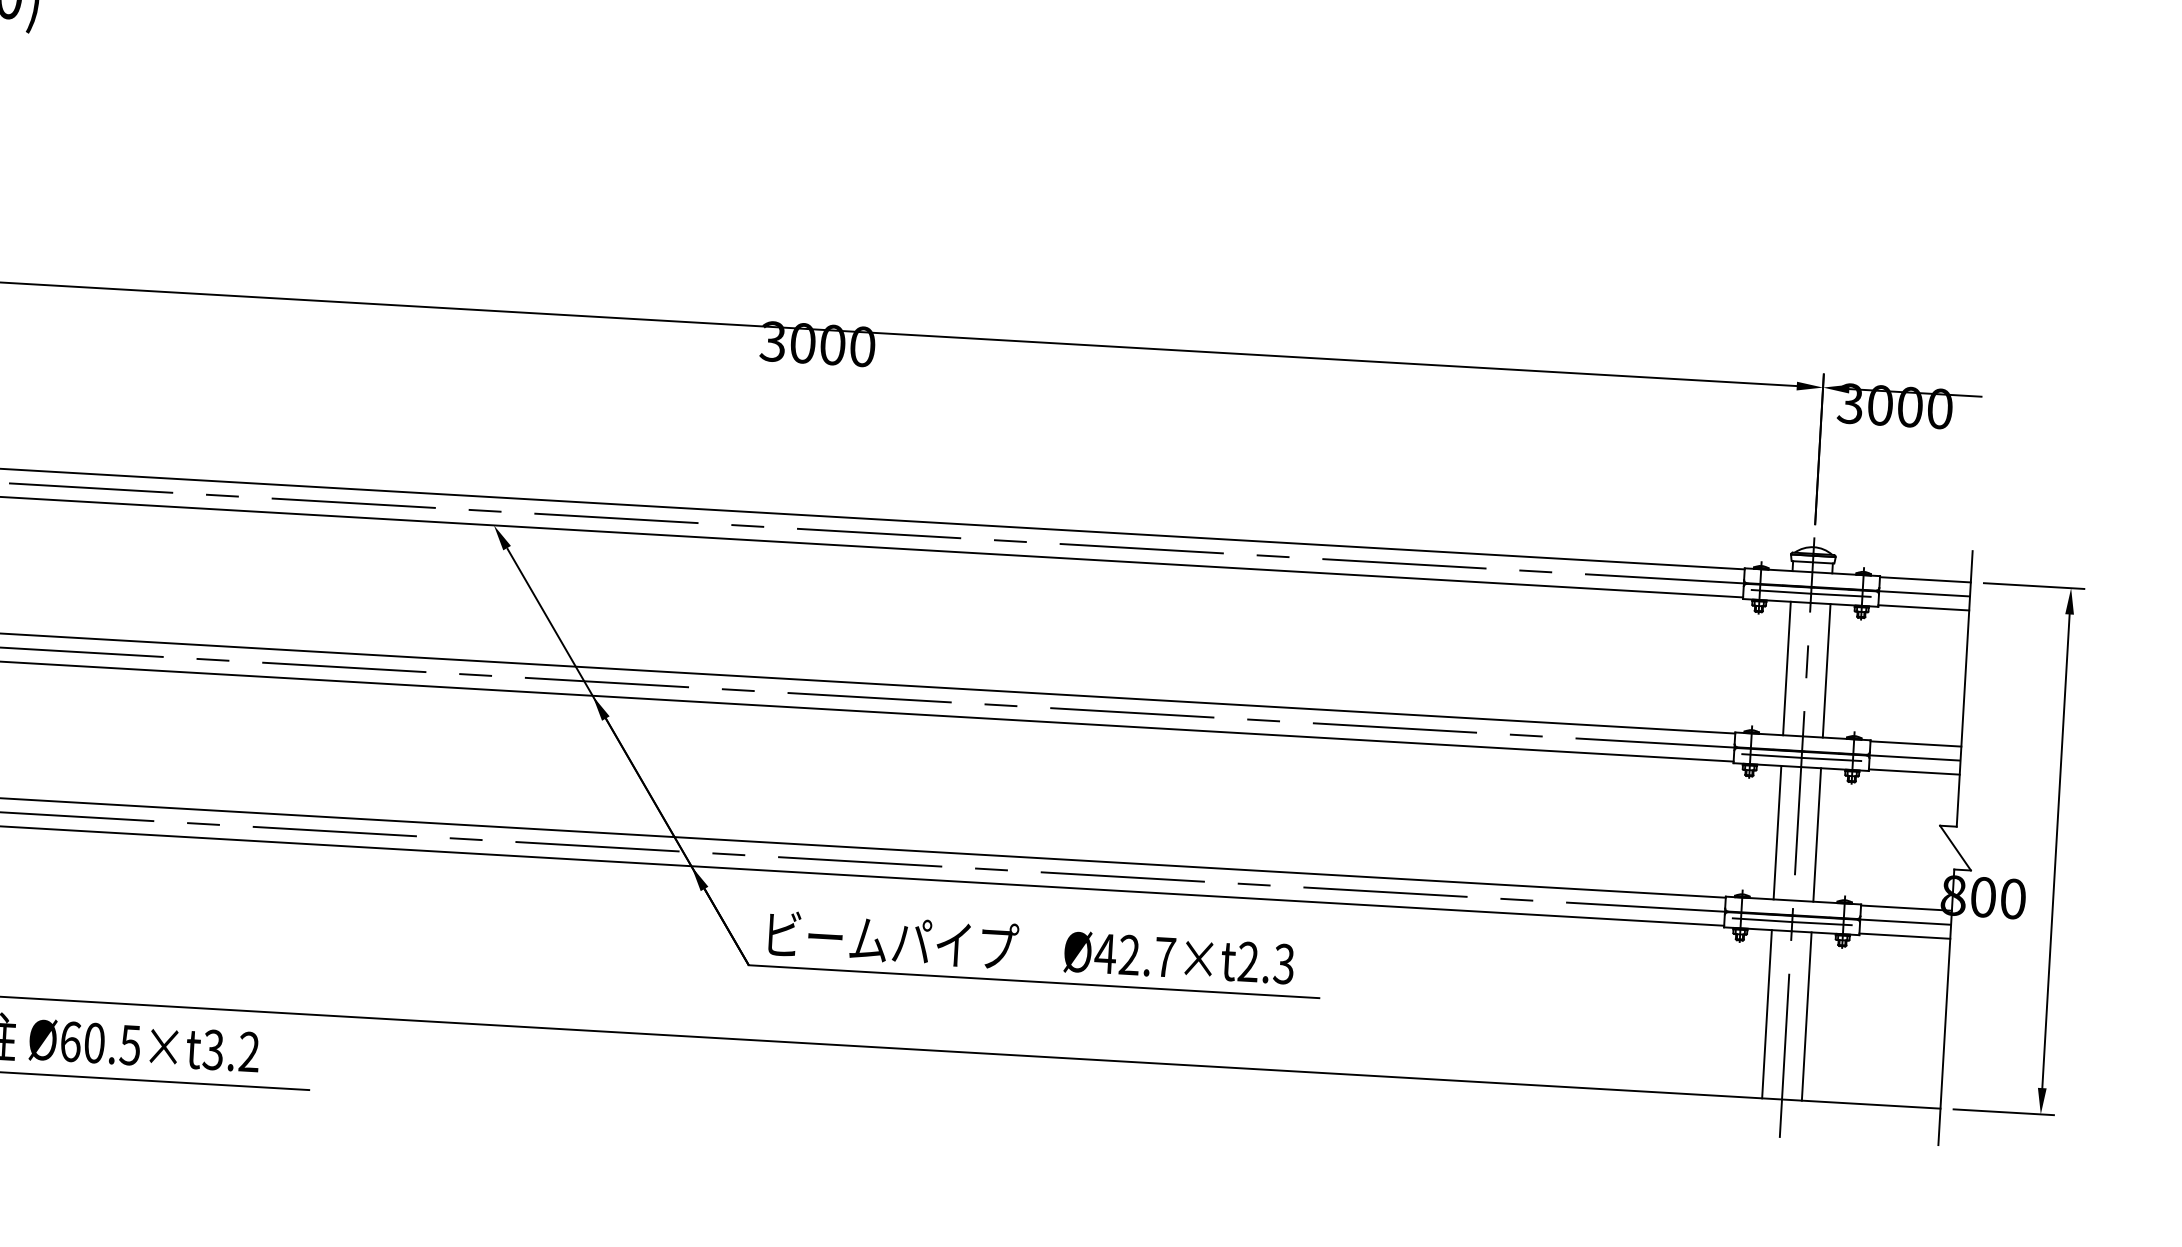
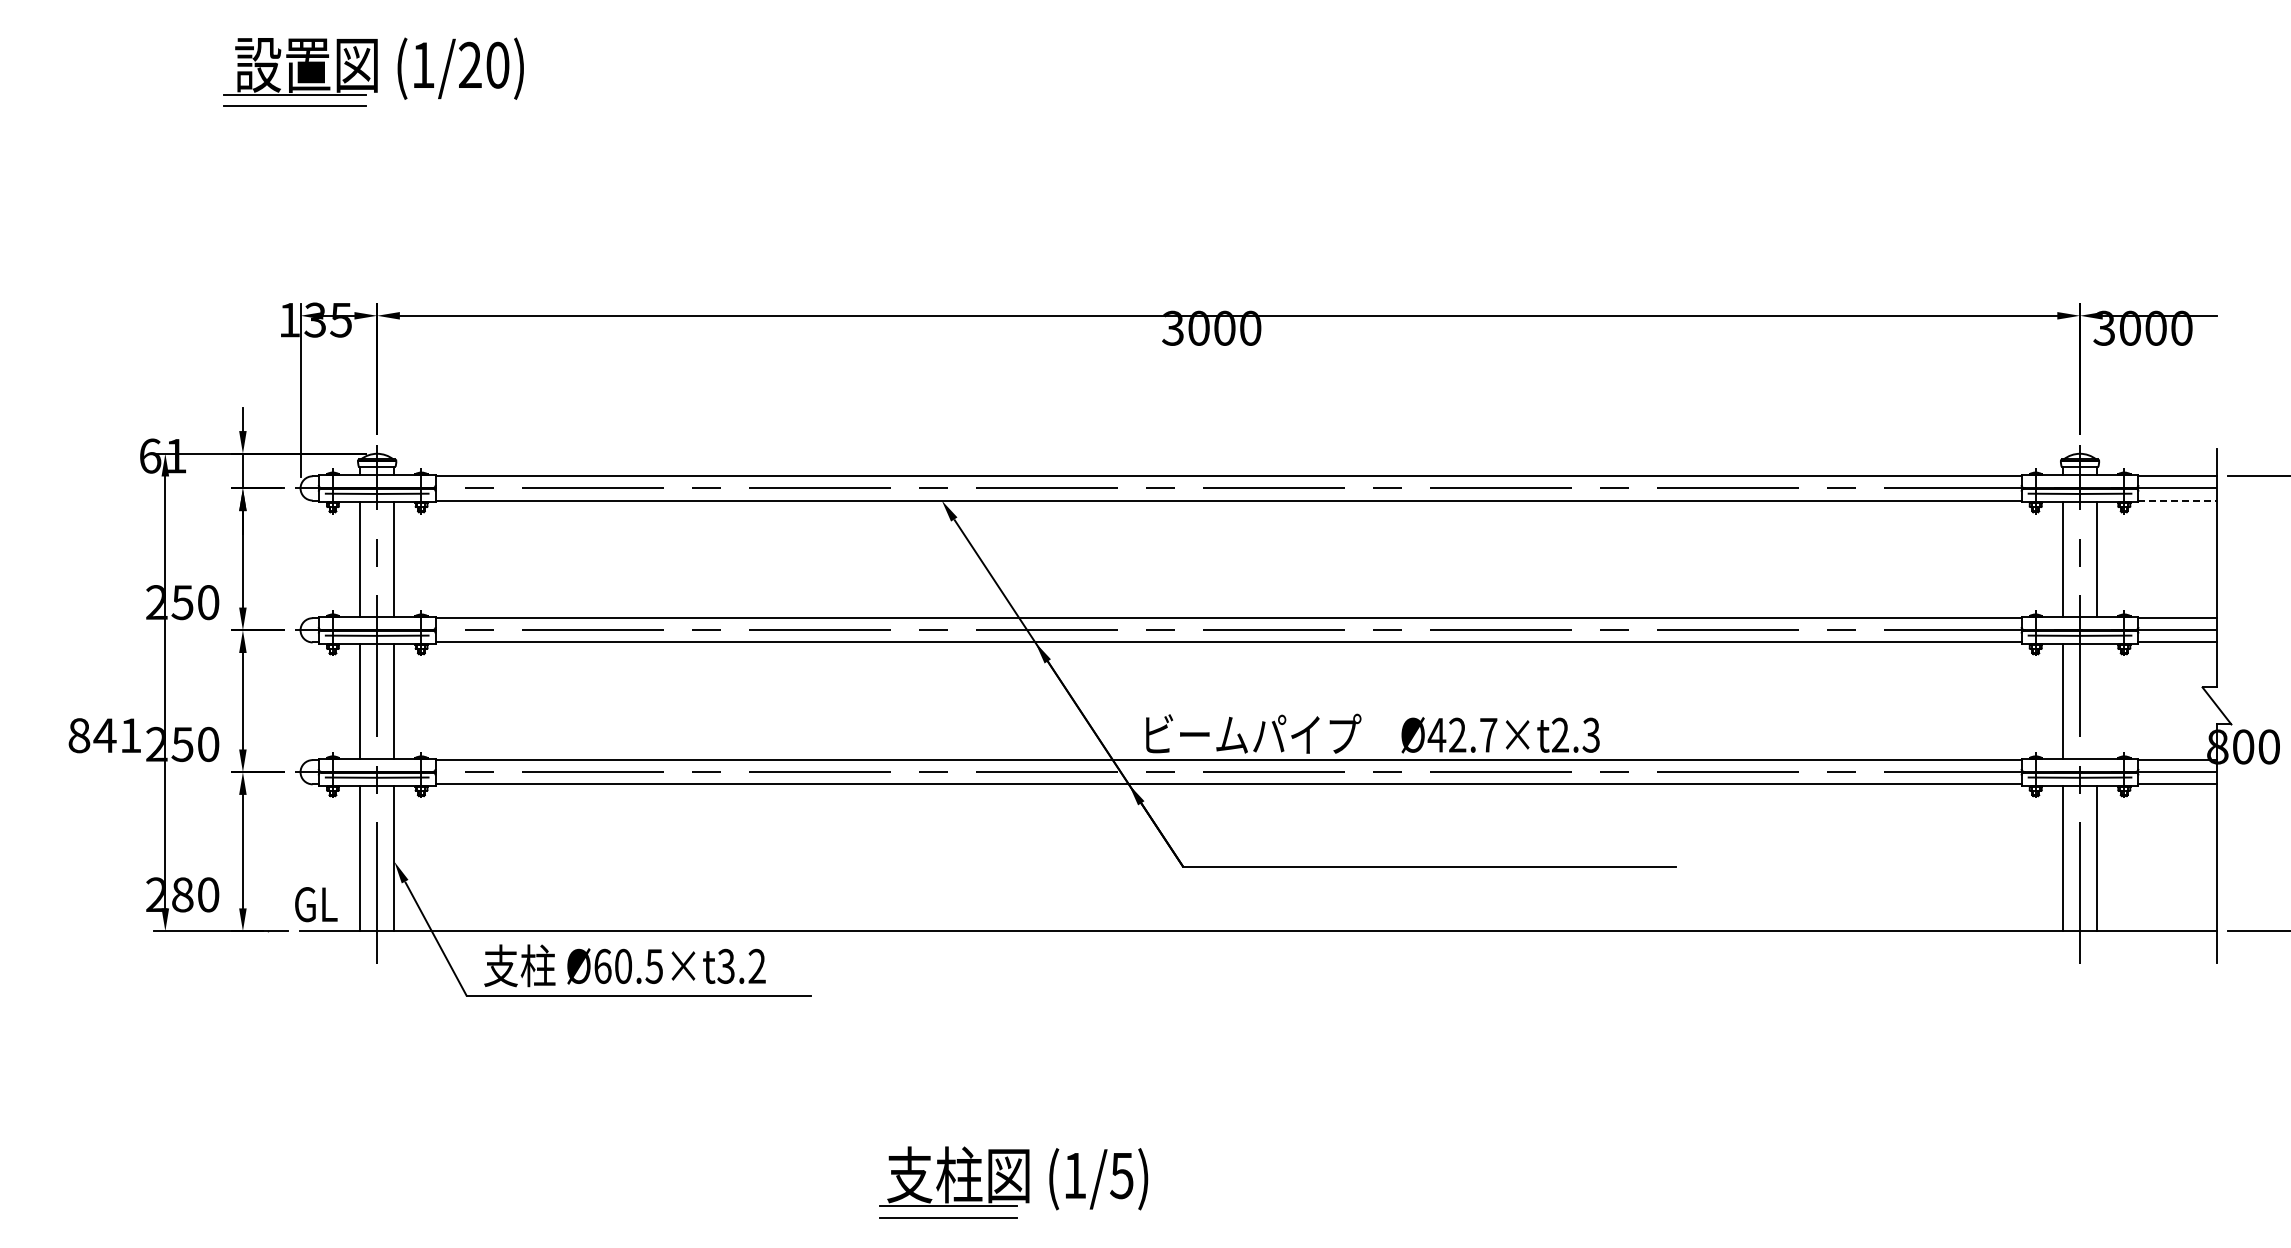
line: (1924, 607) -> (2178, 500), solid -> dashed
line: (1817, 834) -> (2097, 701), removed
text: (1031, 947) -> (1372, 733), moved

